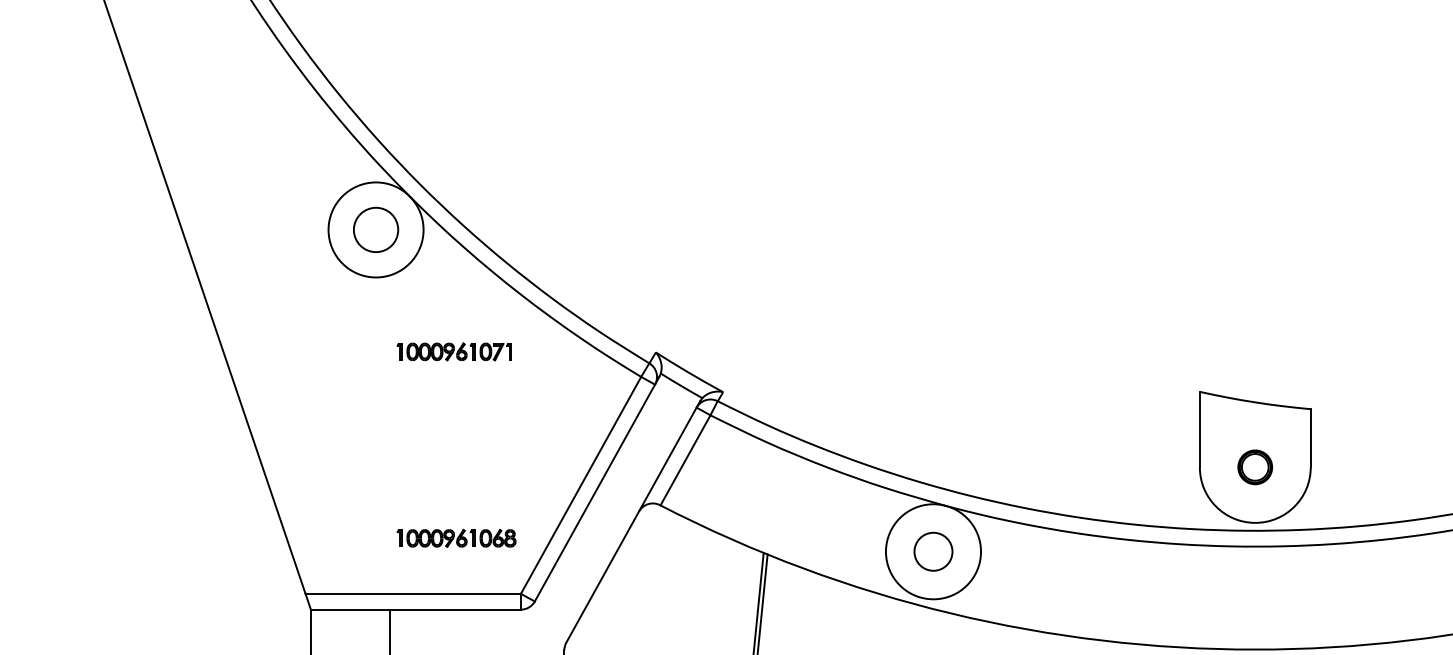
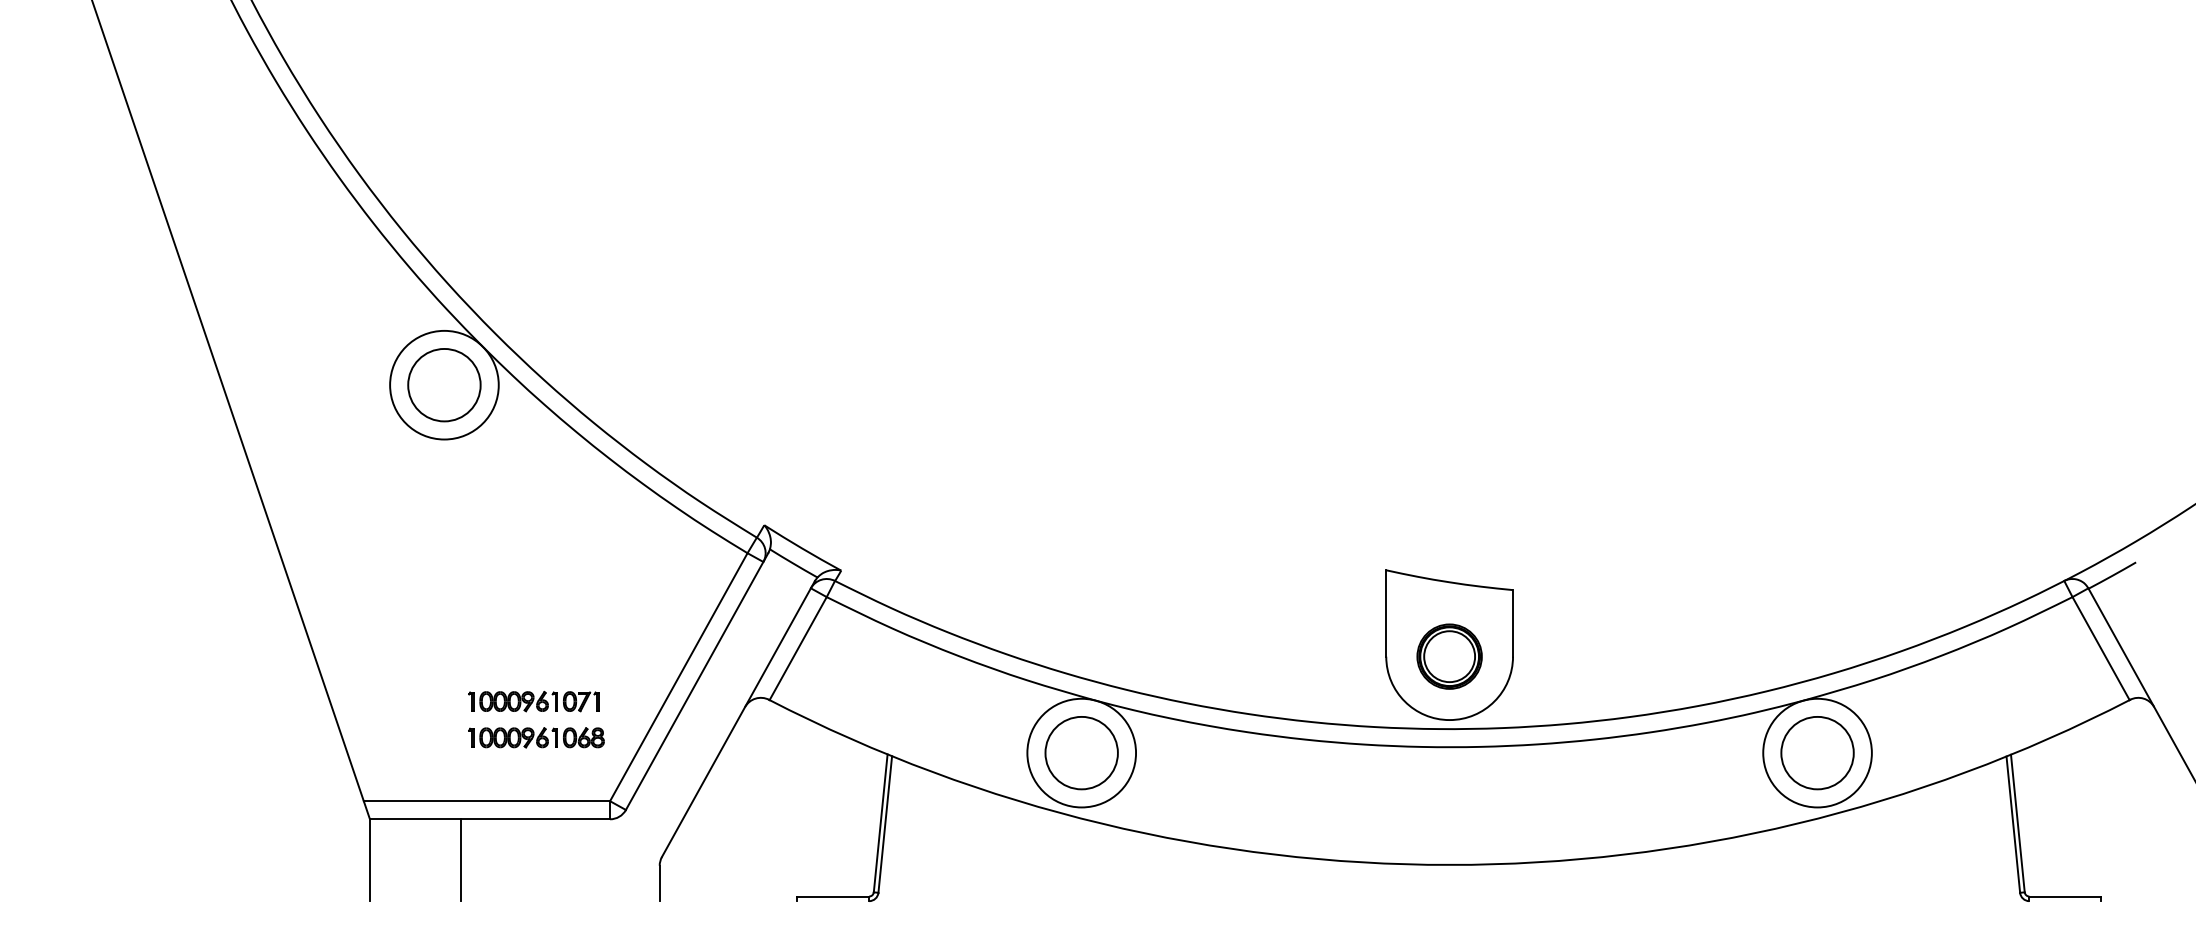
circle: (376, 229) -> (444, 384), size x1.43
part: (453, 351) -> (533, 701), moved
part: (1255, 467) -> (1449, 656), size x1.67
circle: (933, 551) -> (1081, 752), size x1.67

